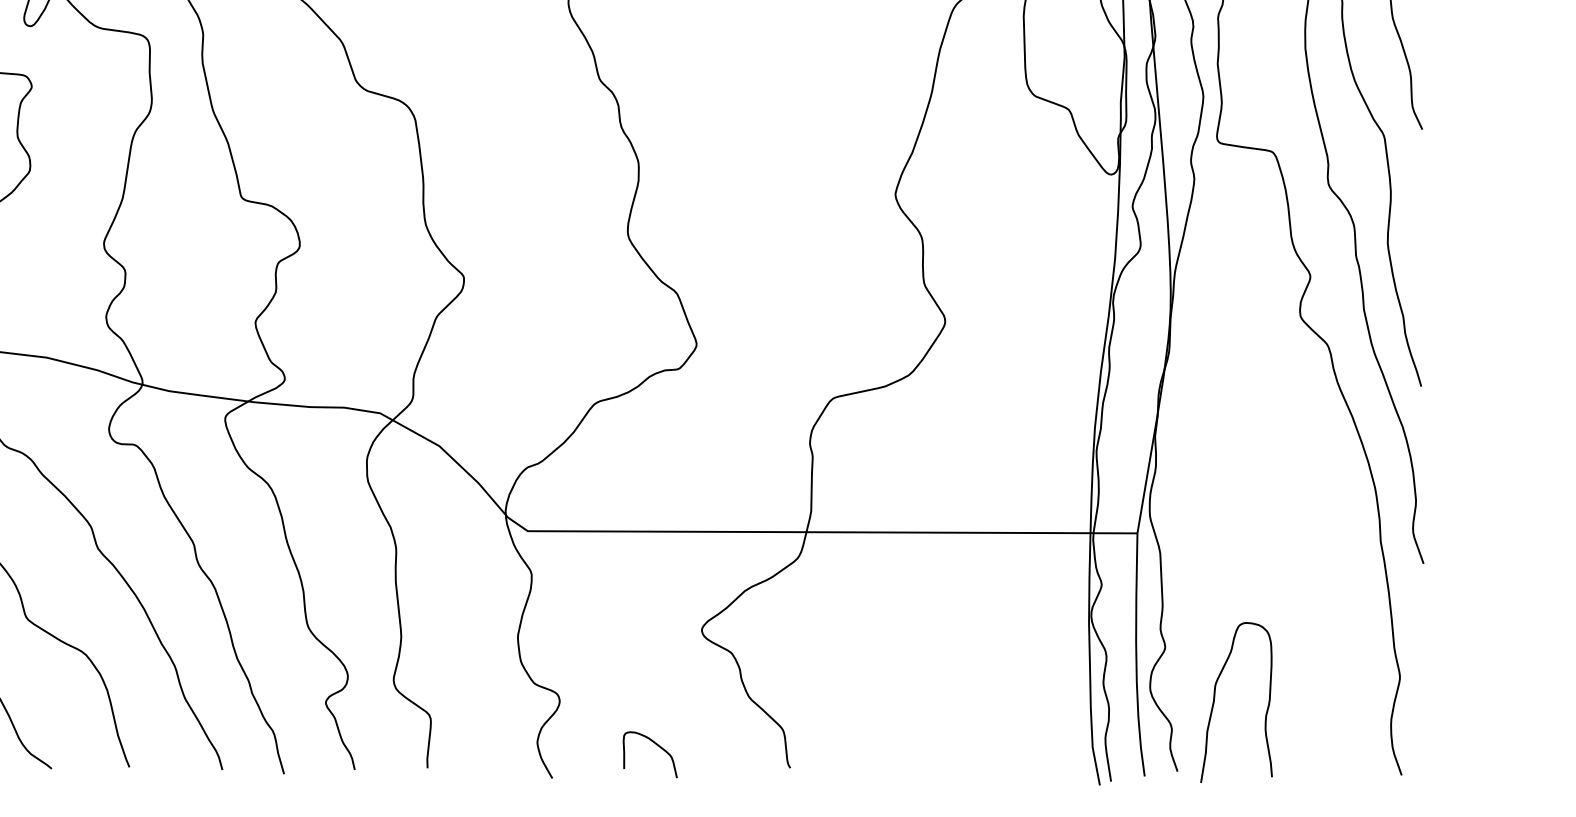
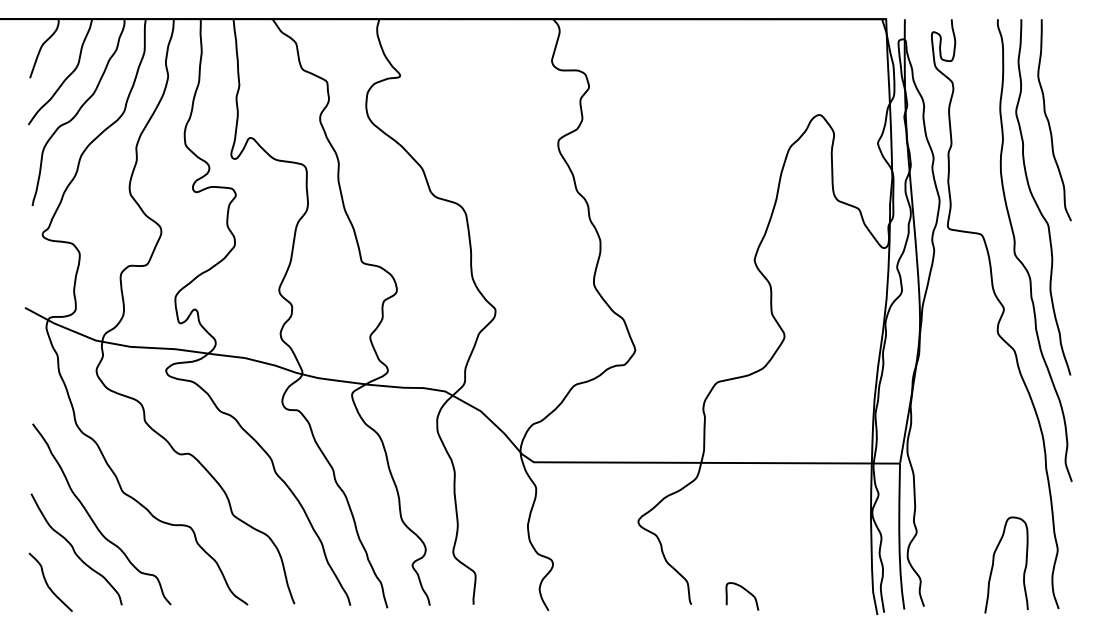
curve: (1216, 696) -> (994, 561), moved
curve: (653, 744) -> (744, 590), moved

